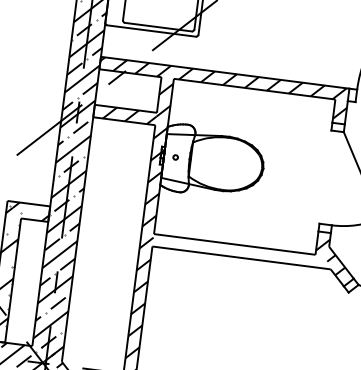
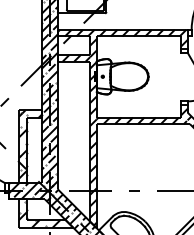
hatch: (238, 250) -> (141, 120), added

